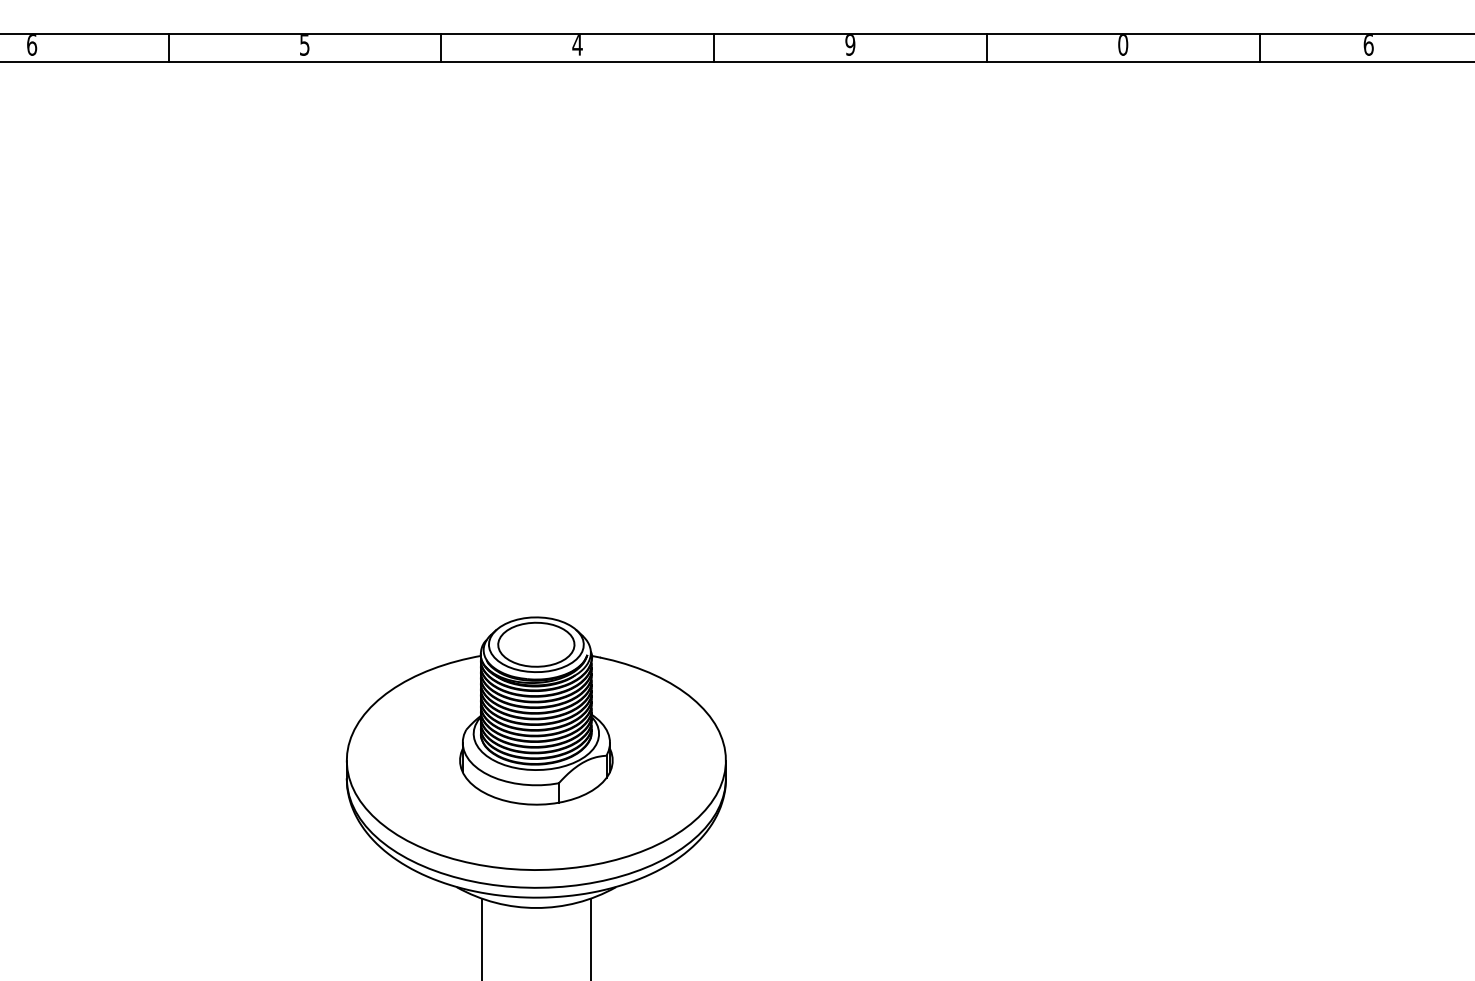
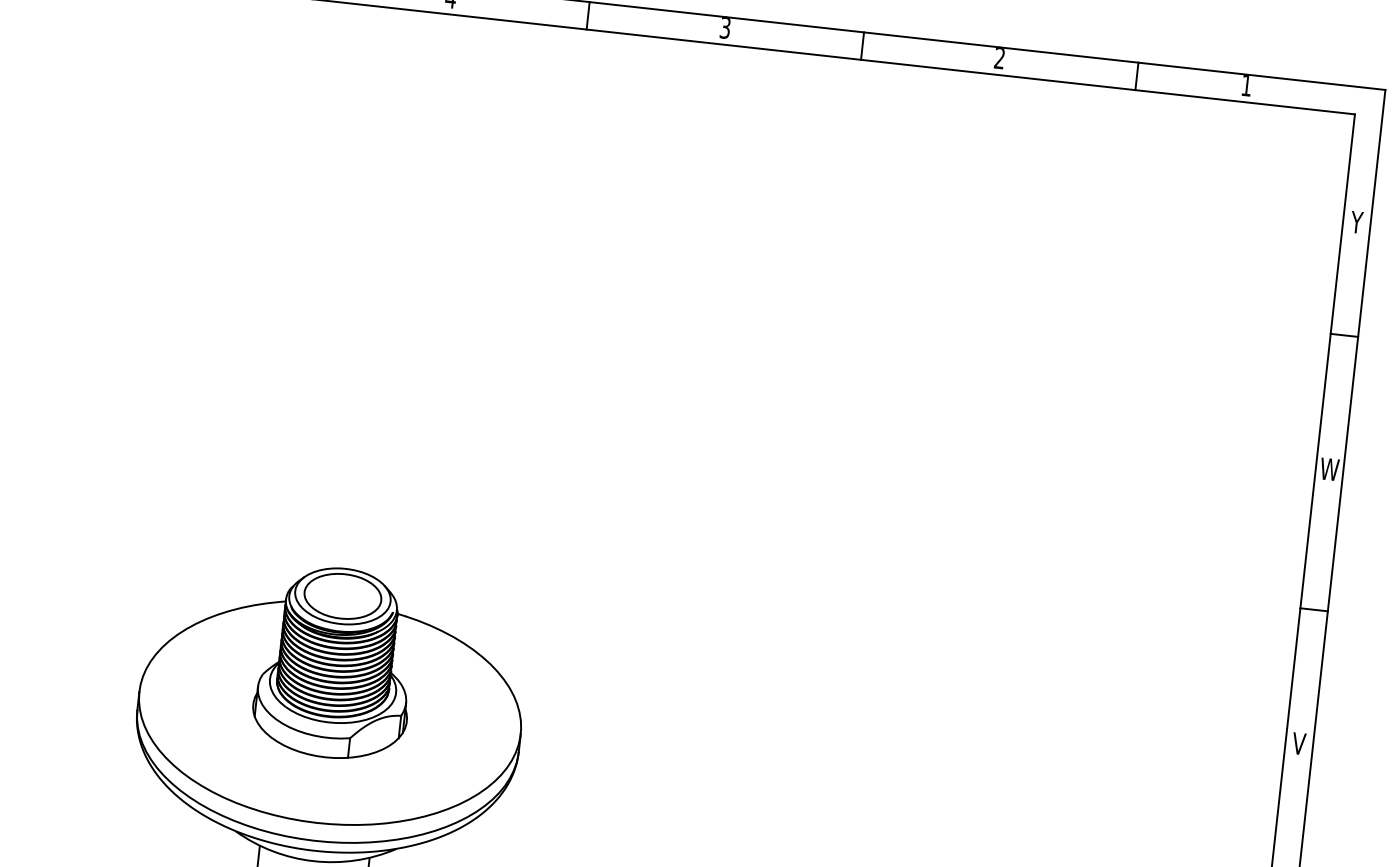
text: (850, 45) -> (725, 28), 9 -> 3
text: (1123, 45) -> (1000, 58), 0 -> 2
text: (1368, 45) -> (1246, 86), 6 -> 1

